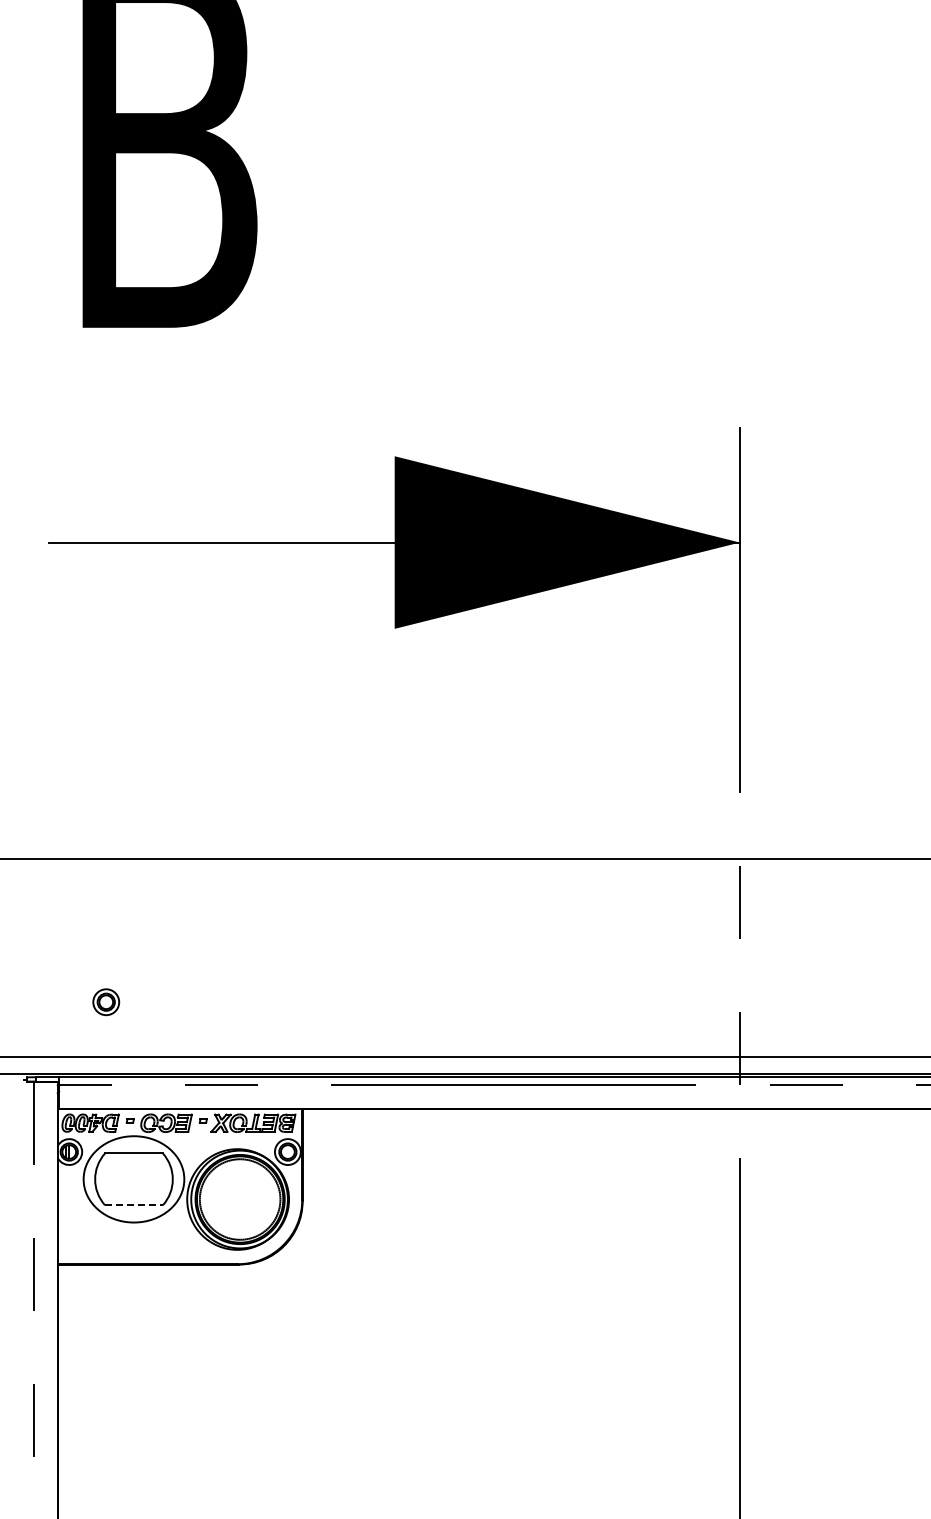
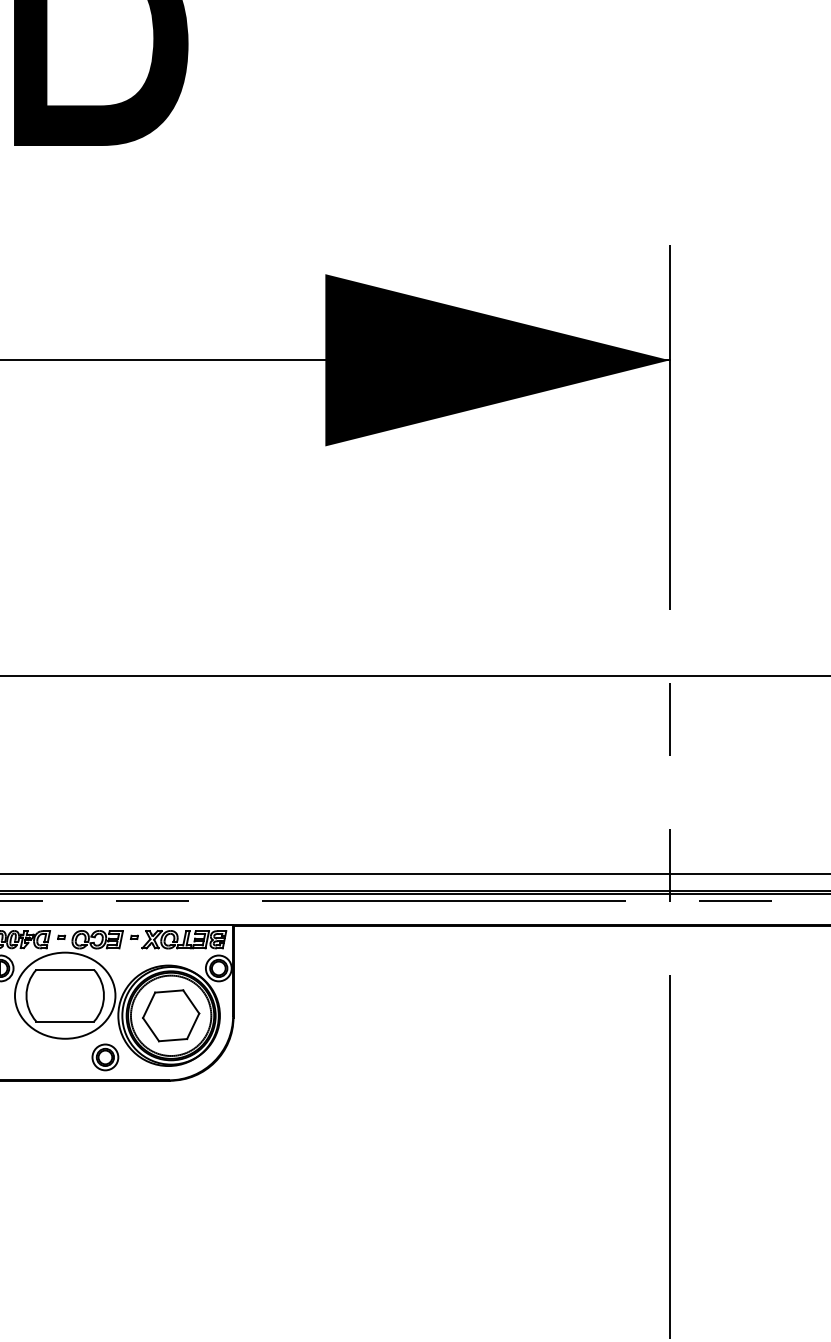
part: (106, 1002) -> (105, 1057), moved
part: (239, 1199) -> (170, 1015), added
line: (133, 1205) -> (64, 1021), dashed -> solid

